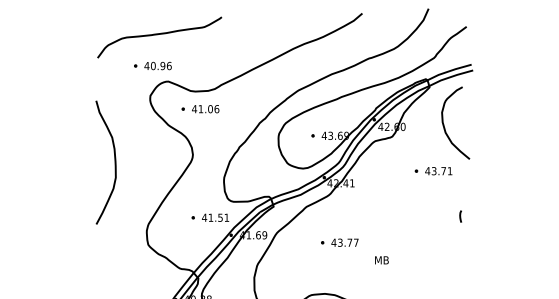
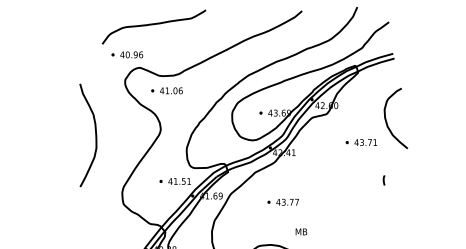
curve: (159, 35) -> (153, 25), moved
curve: (445, 126) -> (387, 121), moved
text: (382, 259) -> (301, 231), moved

